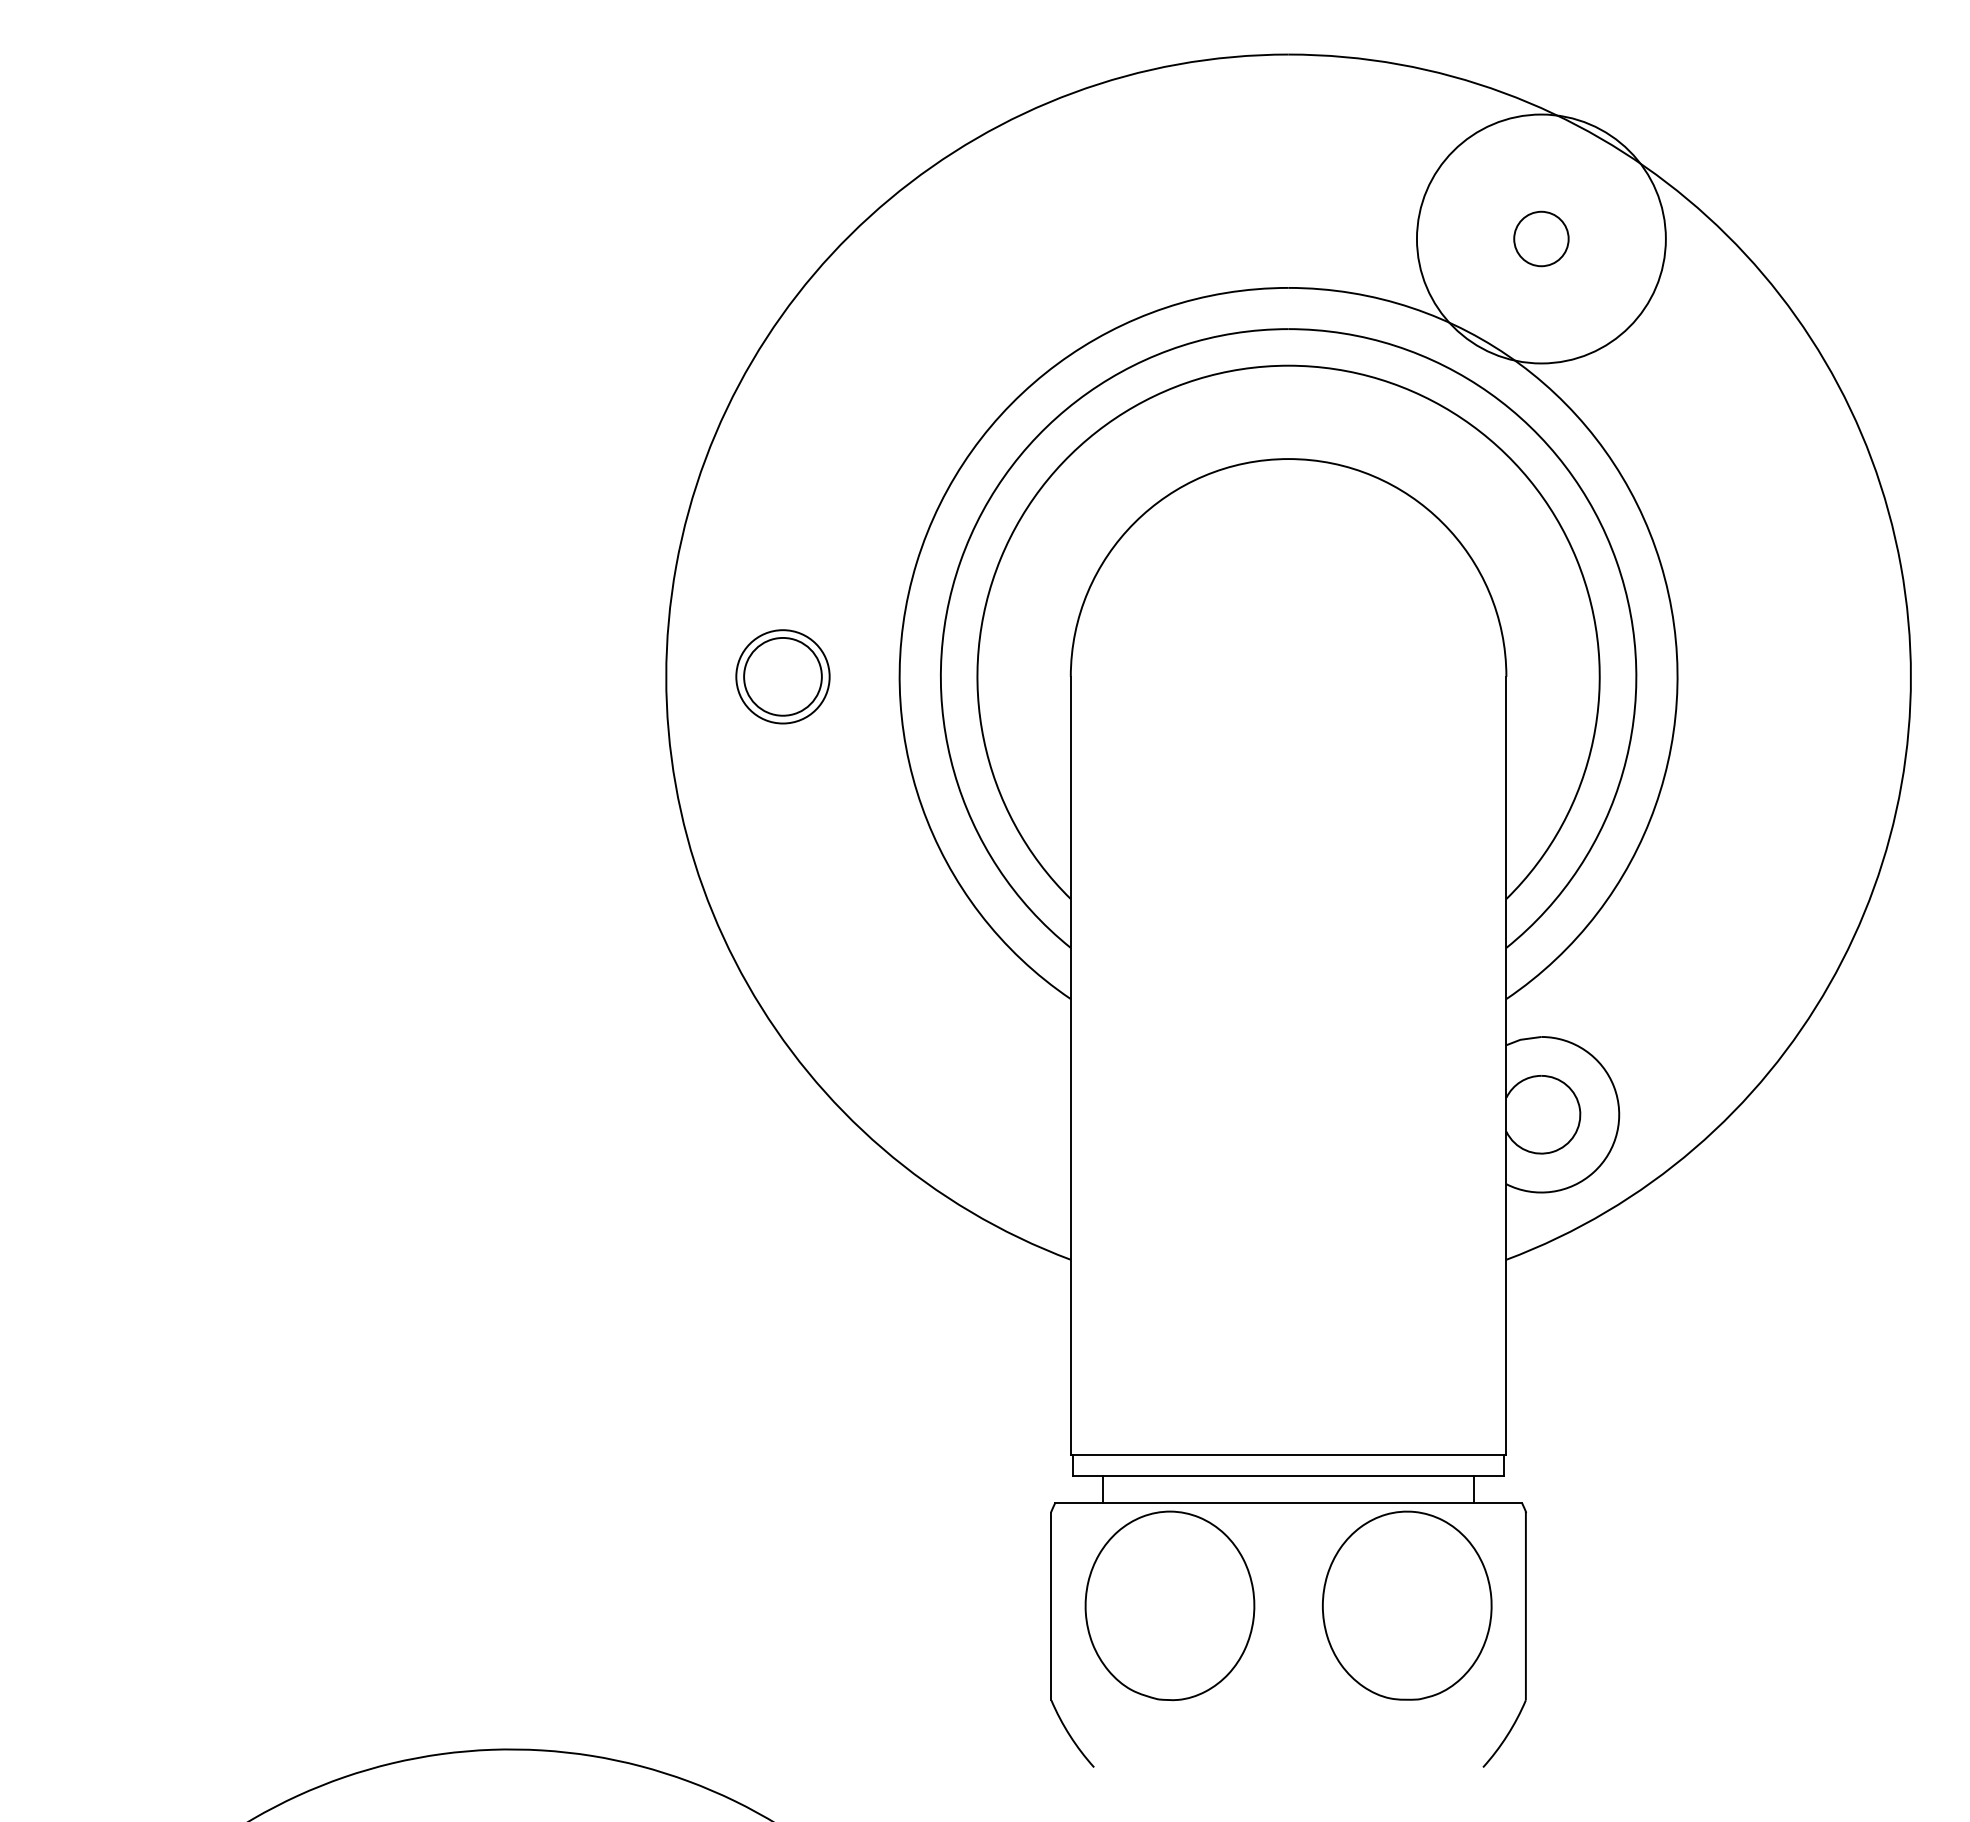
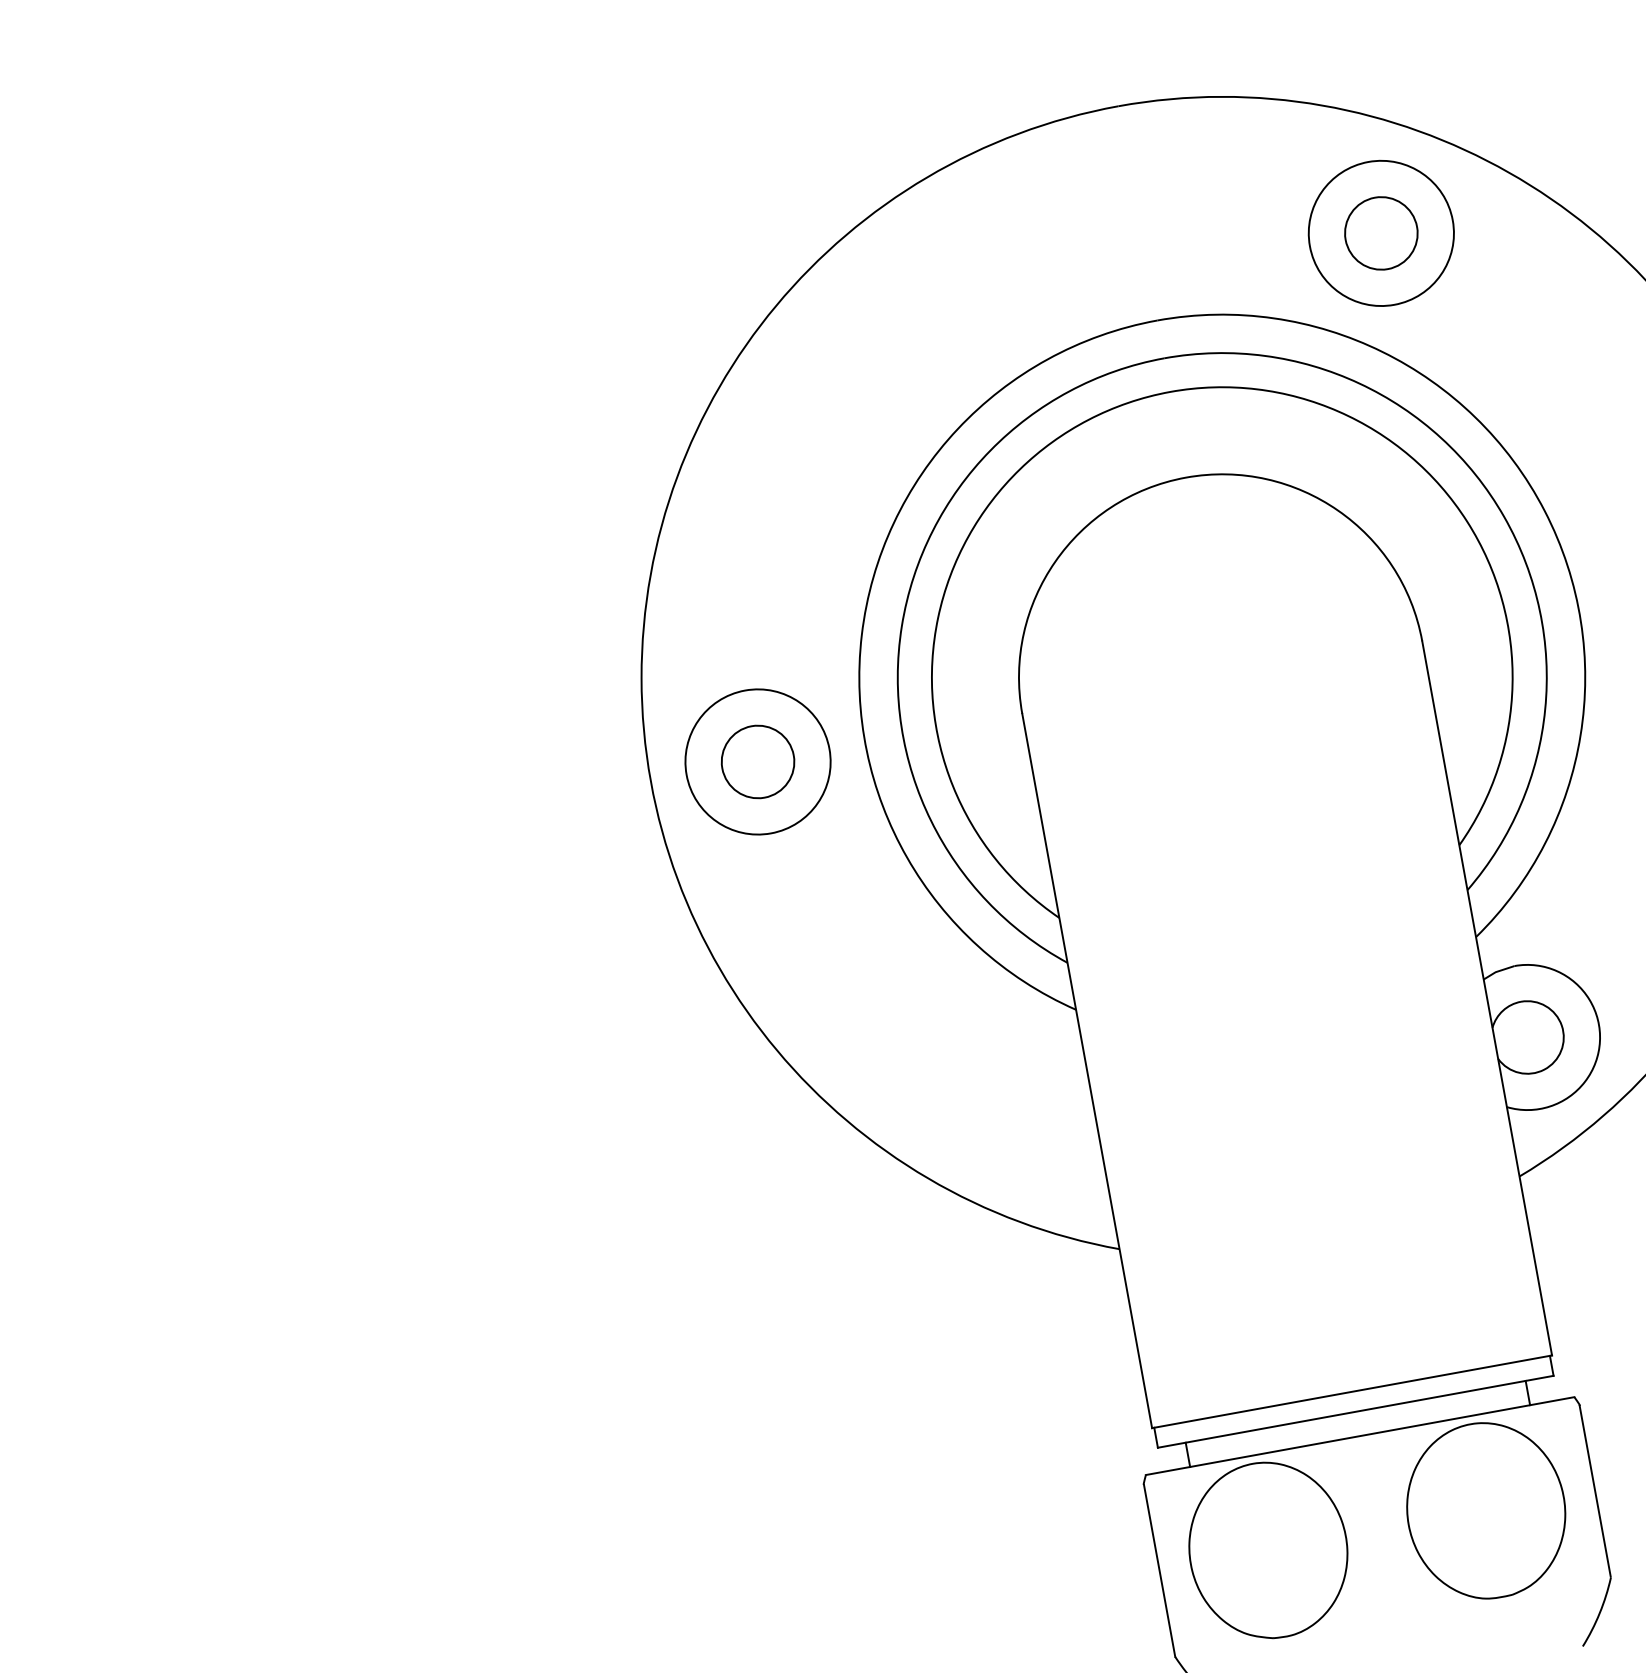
circle: (1541, 238) -> (1381, 232), size x0.62
circle: (1541, 238) -> (1381, 232), size x1.43
circle: (782, 676) -> (757, 761), size x1.67

